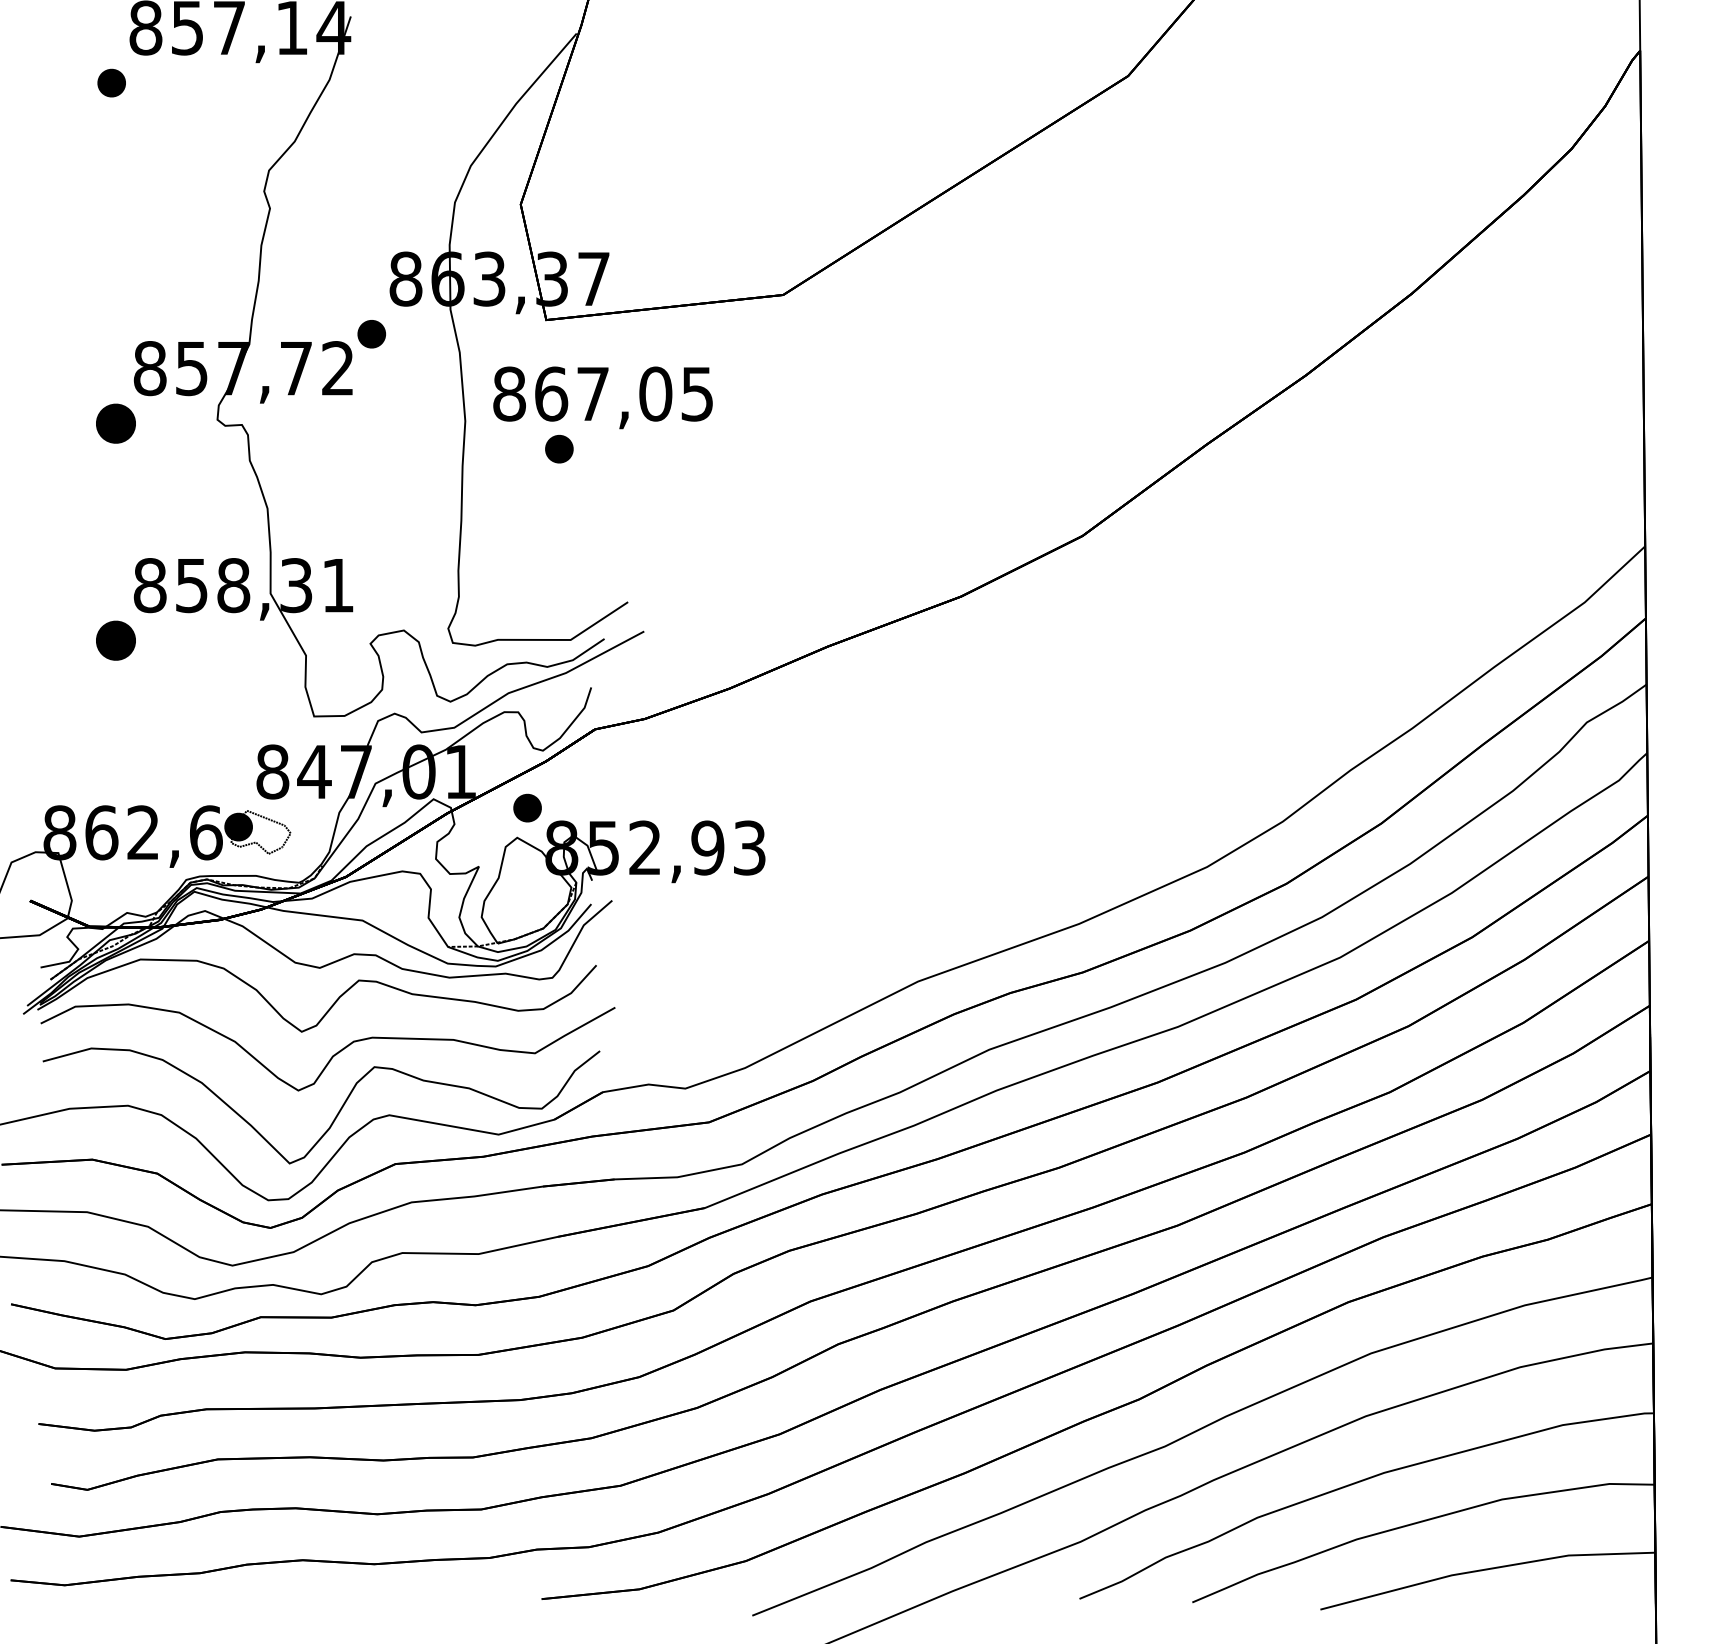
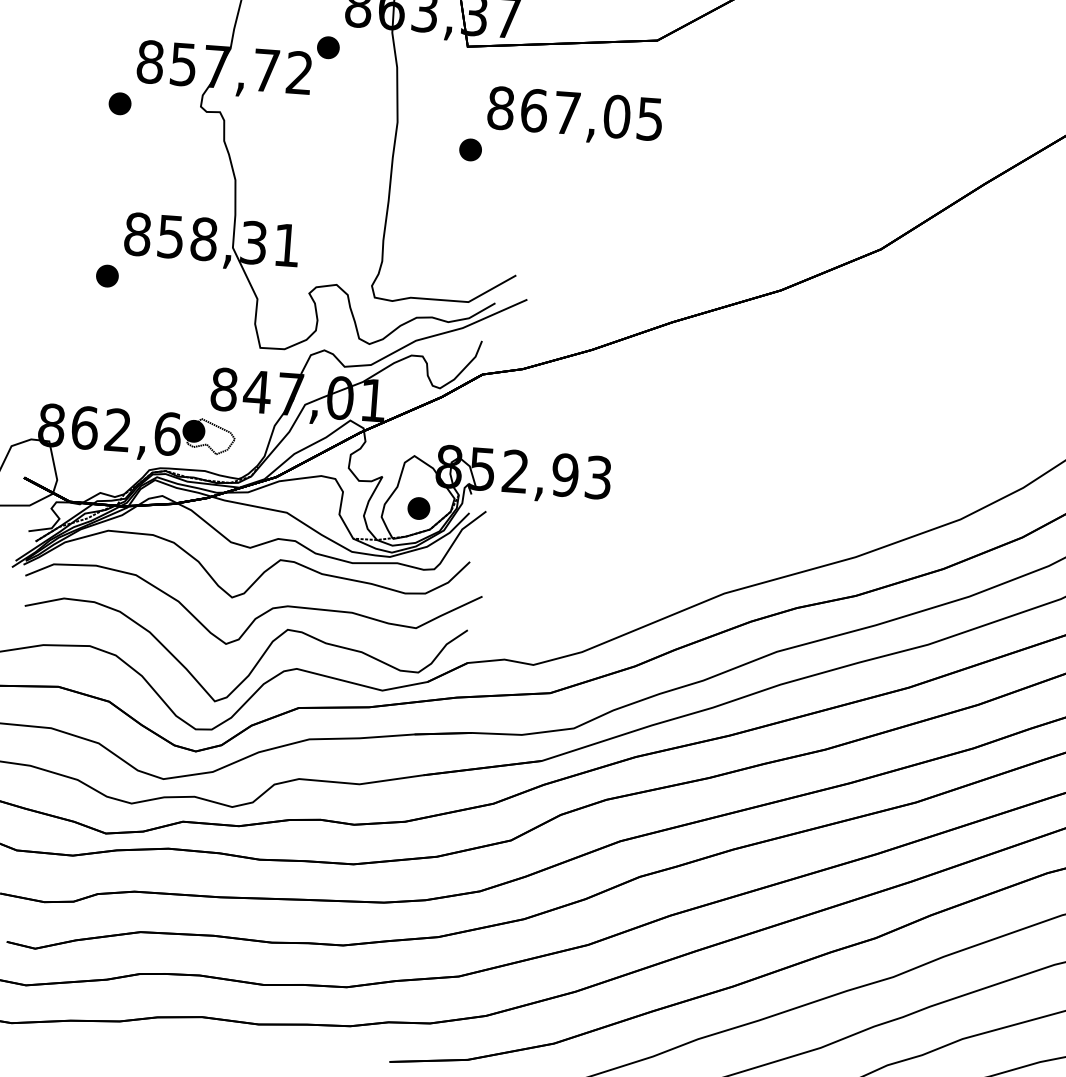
text: (602, 397) -> (574, 116), moved
part: (115, 423) -> (119, 103), size x0.71
part: (115, 640) -> (107, 275), size x0.71
part: (527, 807) -> (418, 508), moved

